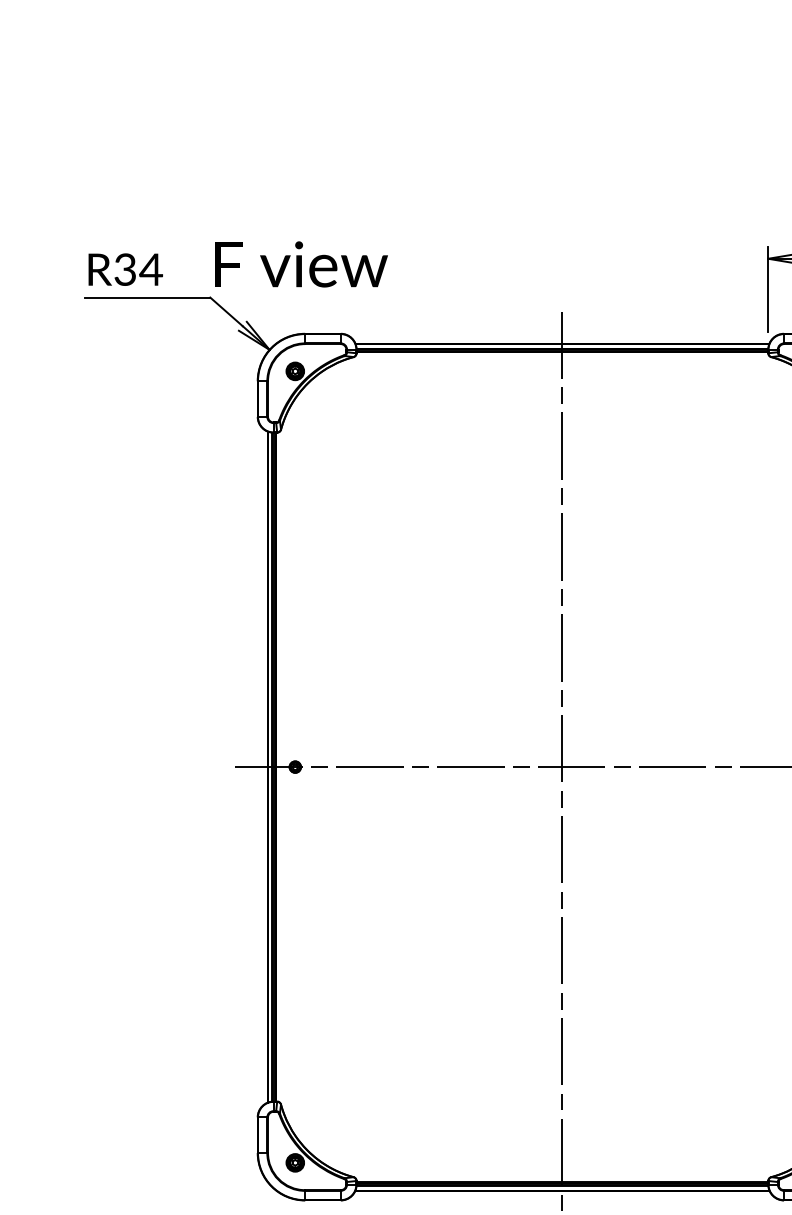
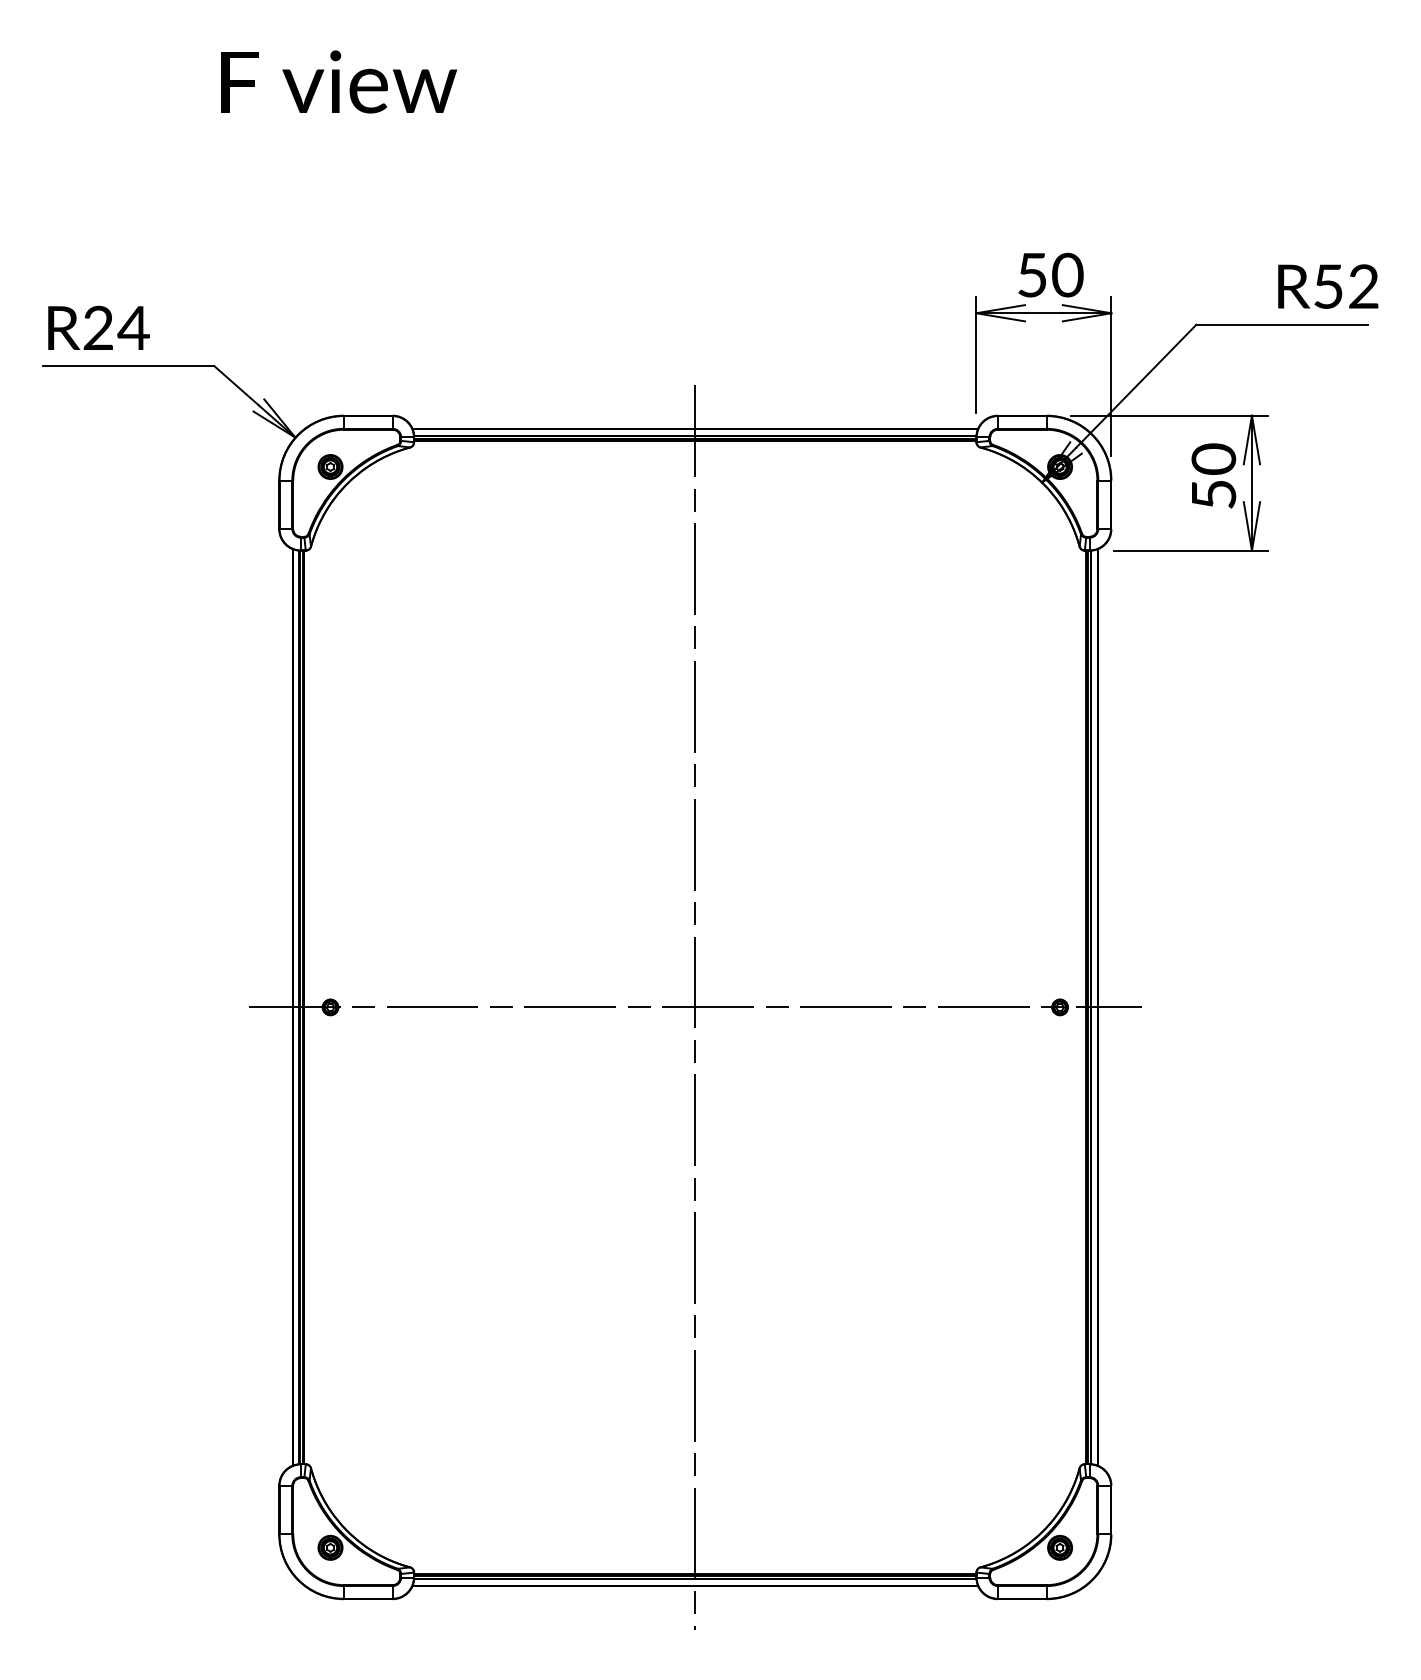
text: (301, 264) -> (339, 81), moved
text: (124, 269) -> (97, 328), R34 -> R24

